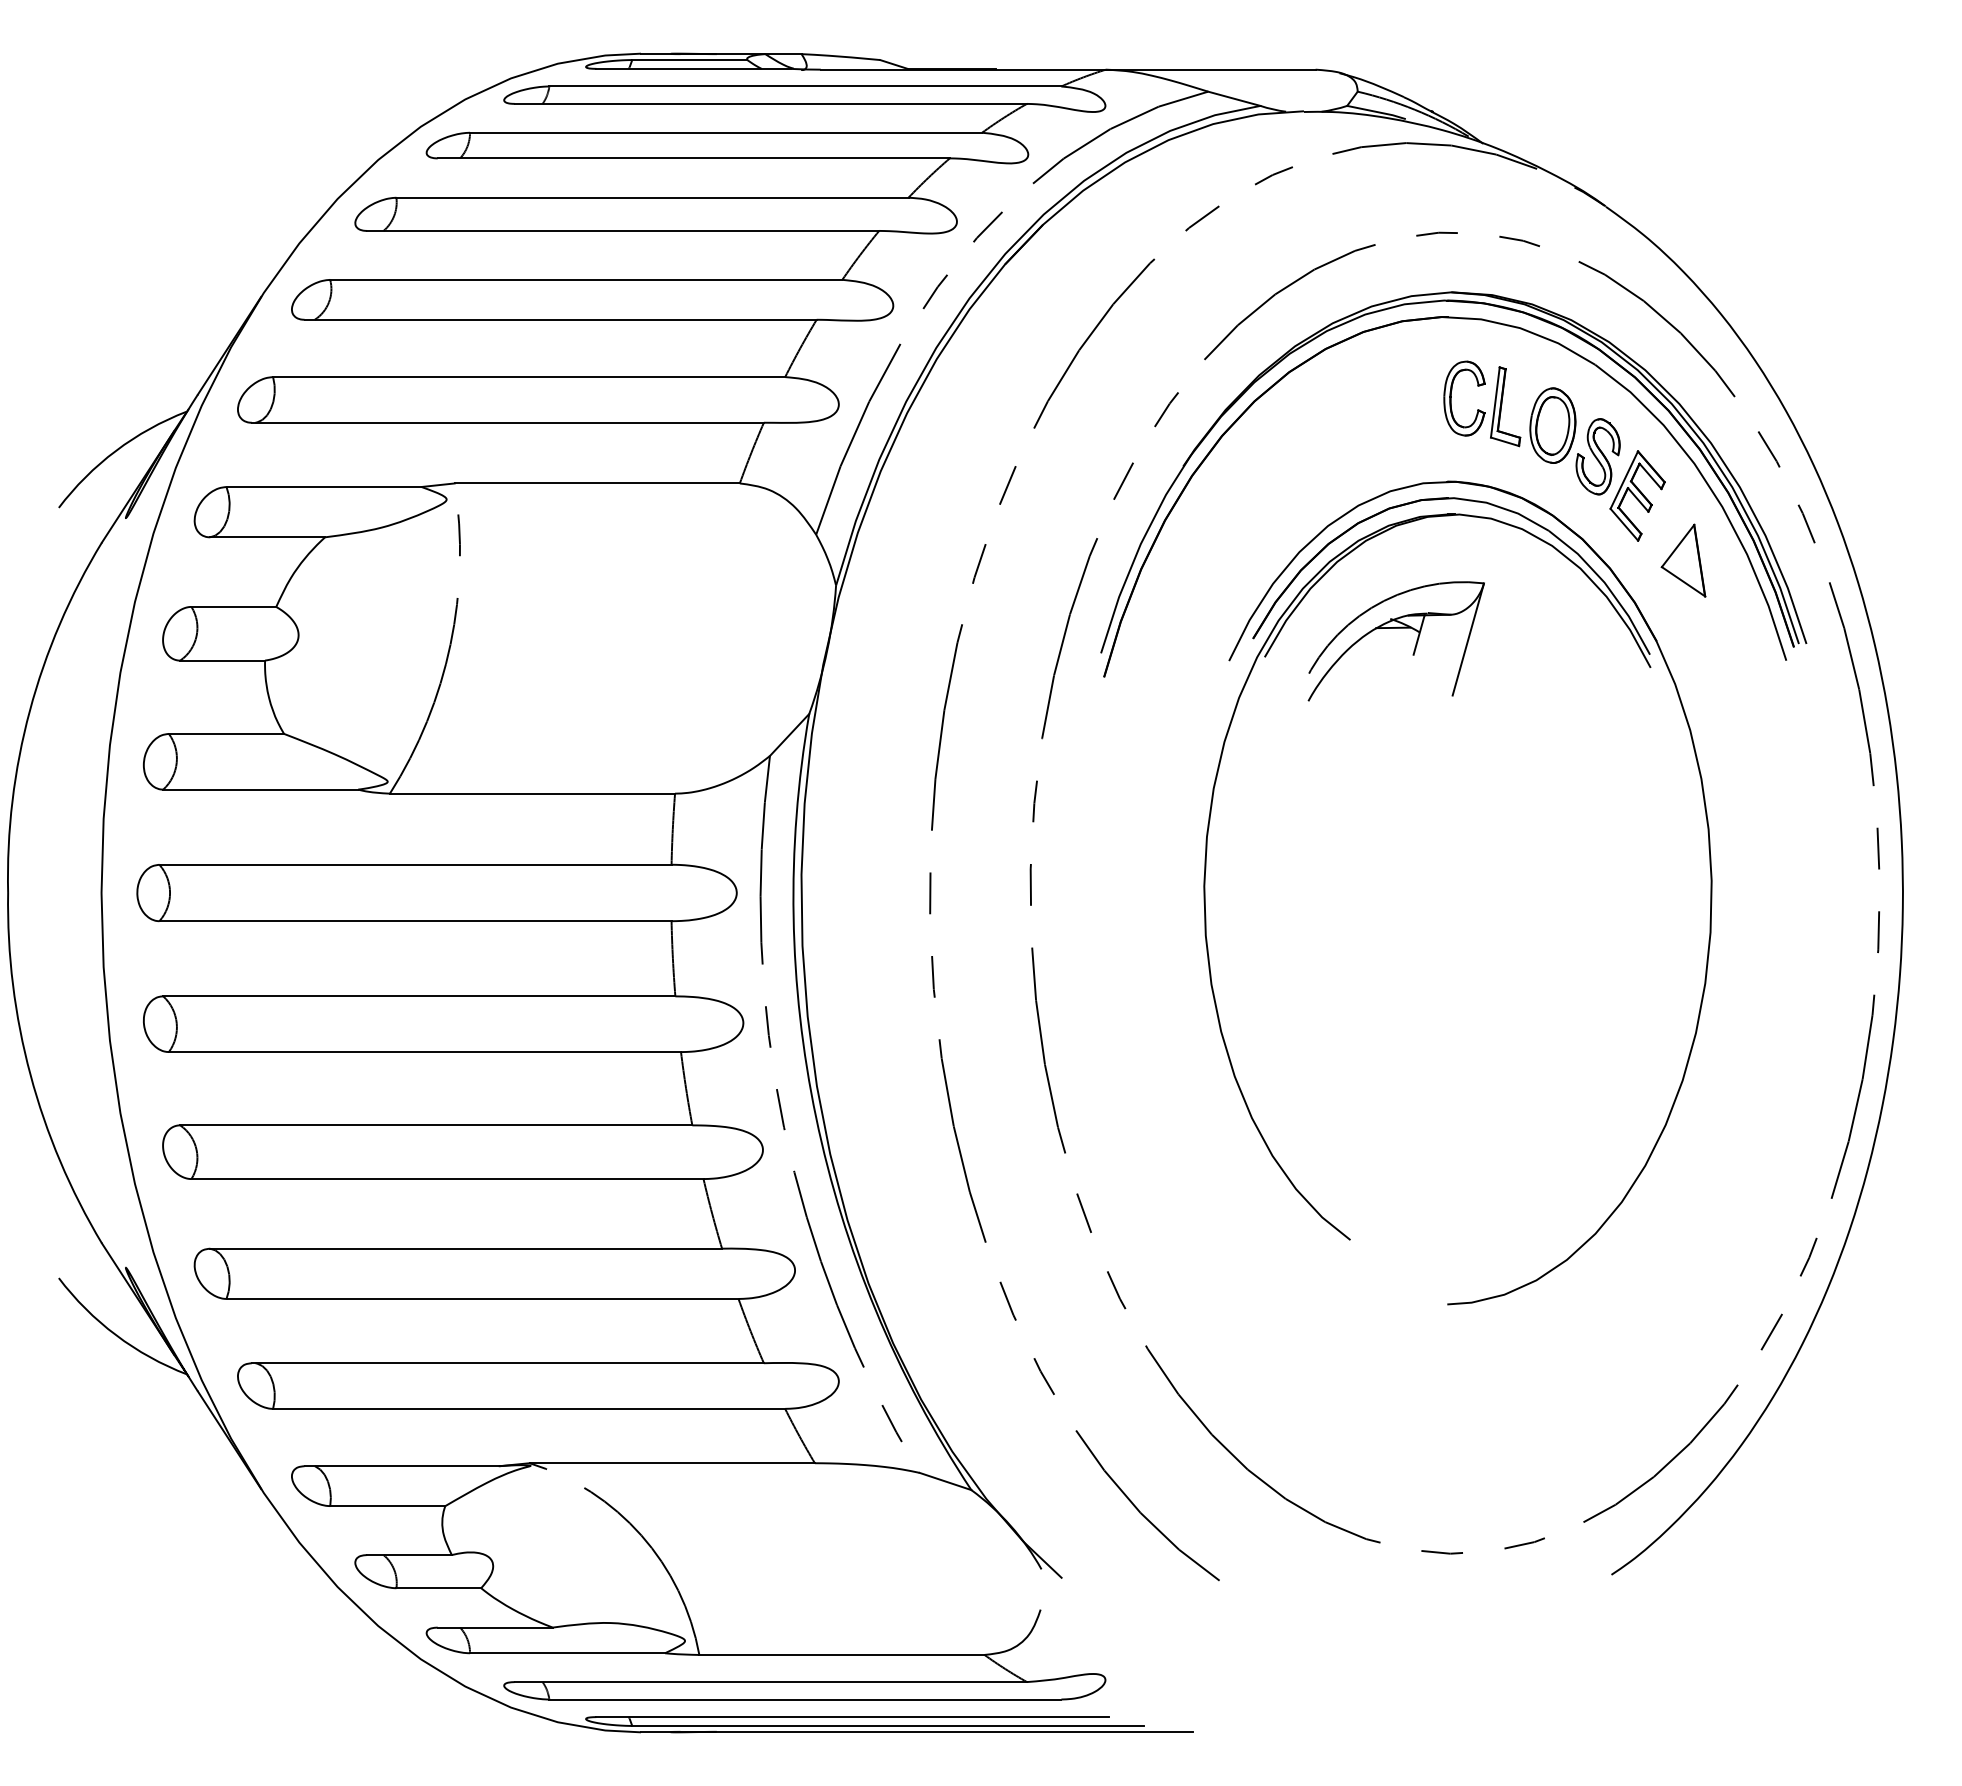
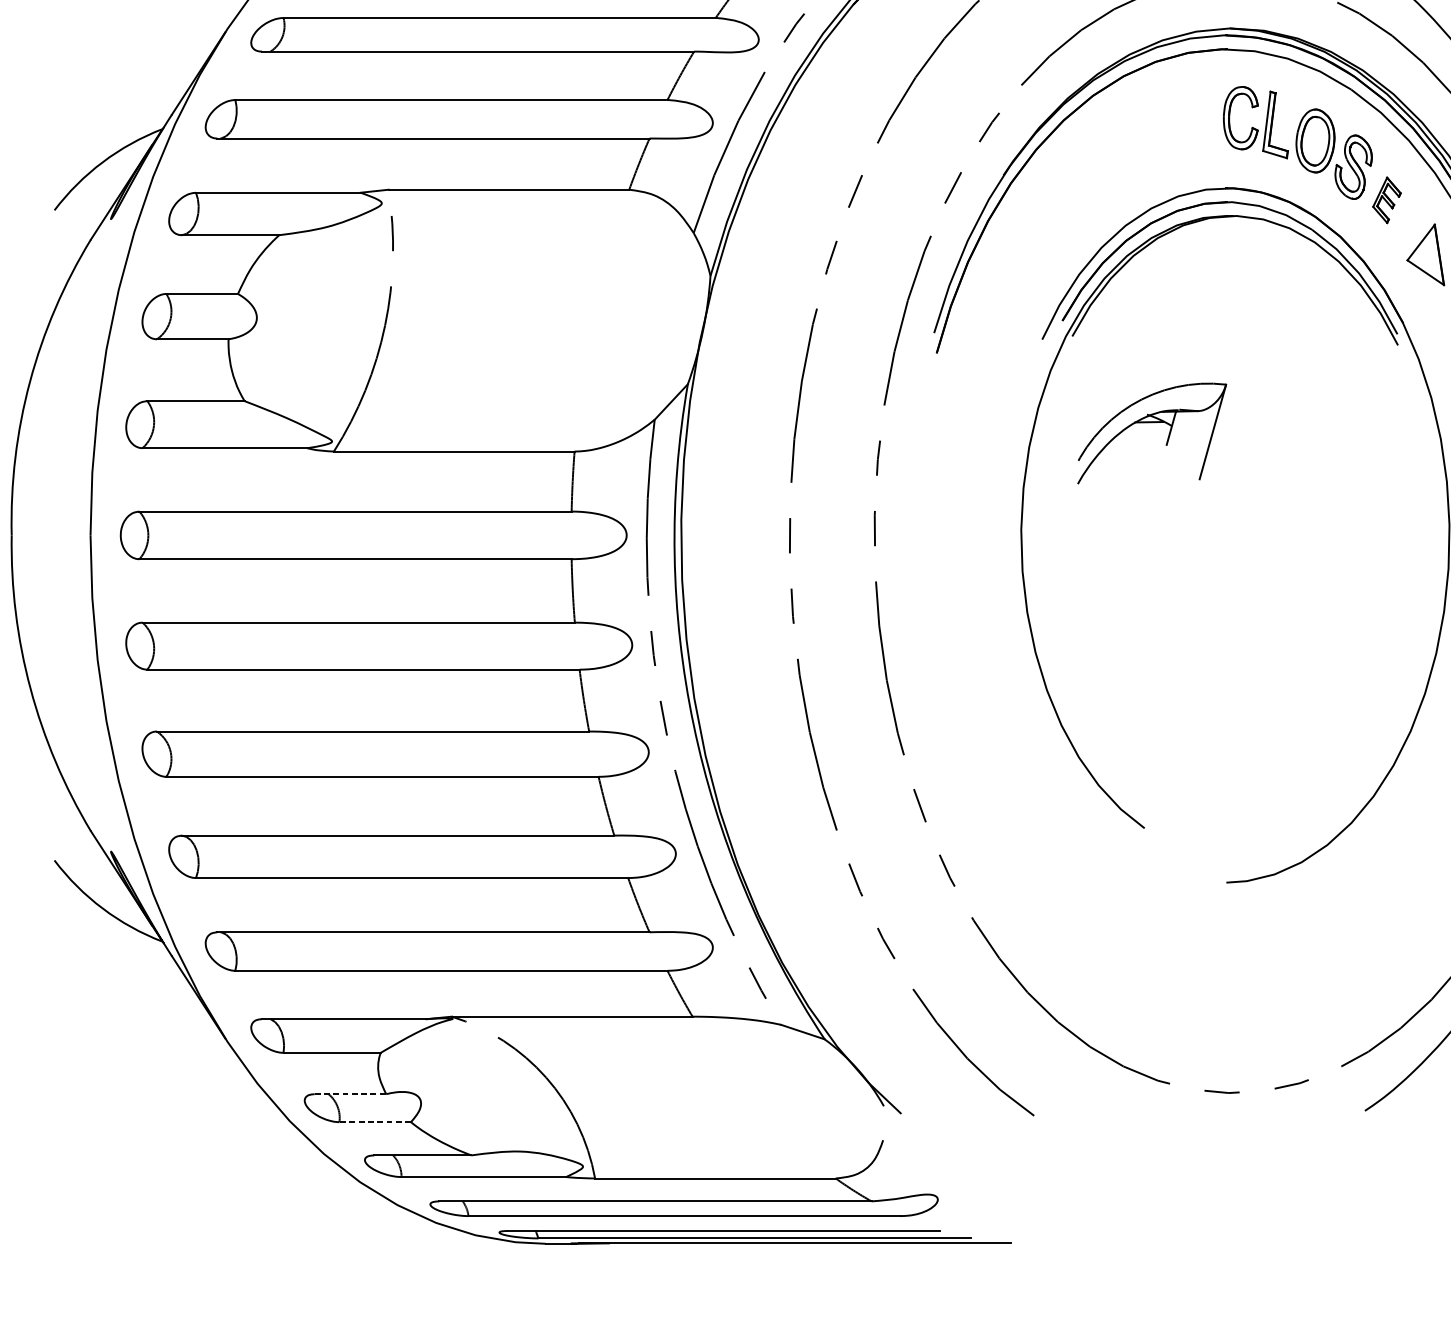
part: (1637, 495) -> (1386, 199), size x0.6
part: (1395, 628) -> (1151, 422), moved
line: (409, 1555) -> (350, 1094), solid -> dashed
line: (438, 1588) -> (374, 1122), solid -> dashed

